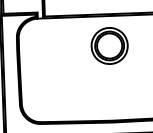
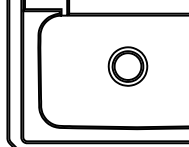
part: (109, 45) -> (127, 66), moved

